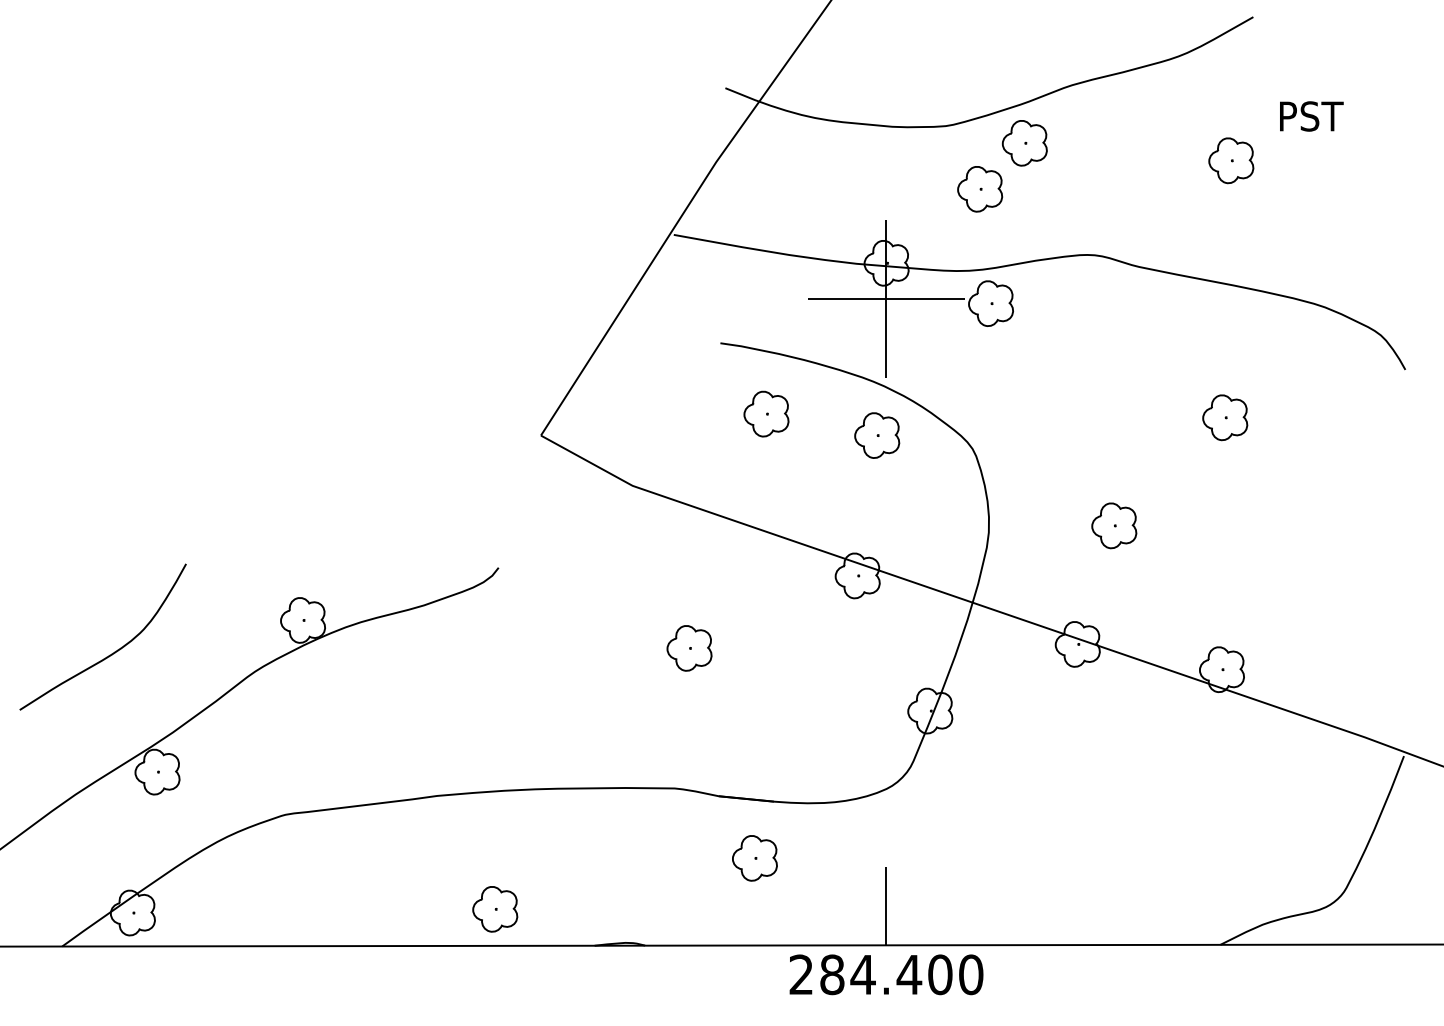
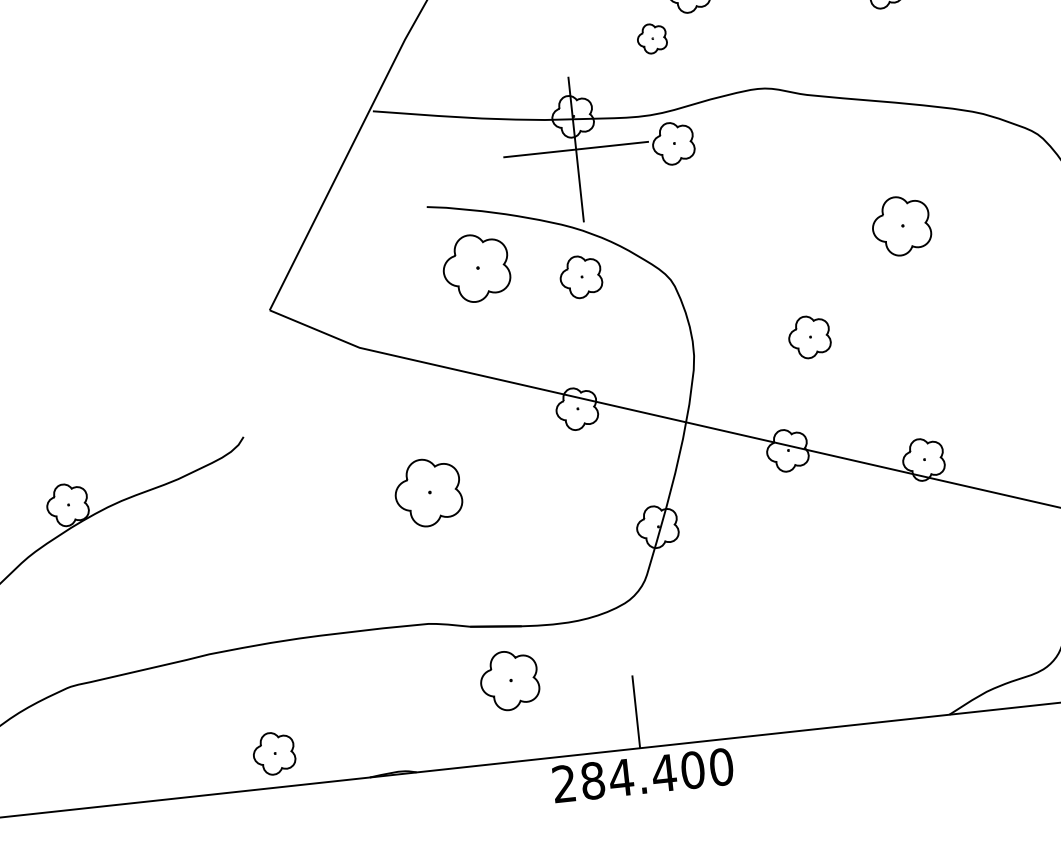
part: (980, 189) -> (652, 38), size x0.7
part: (766, 413) -> (476, 267), size x1.6
part: (1225, 417) -> (901, 225), size x1.4
part: (689, 648) -> (428, 492), size x1.6
part: (754, 858) -> (509, 680), size x1.4

